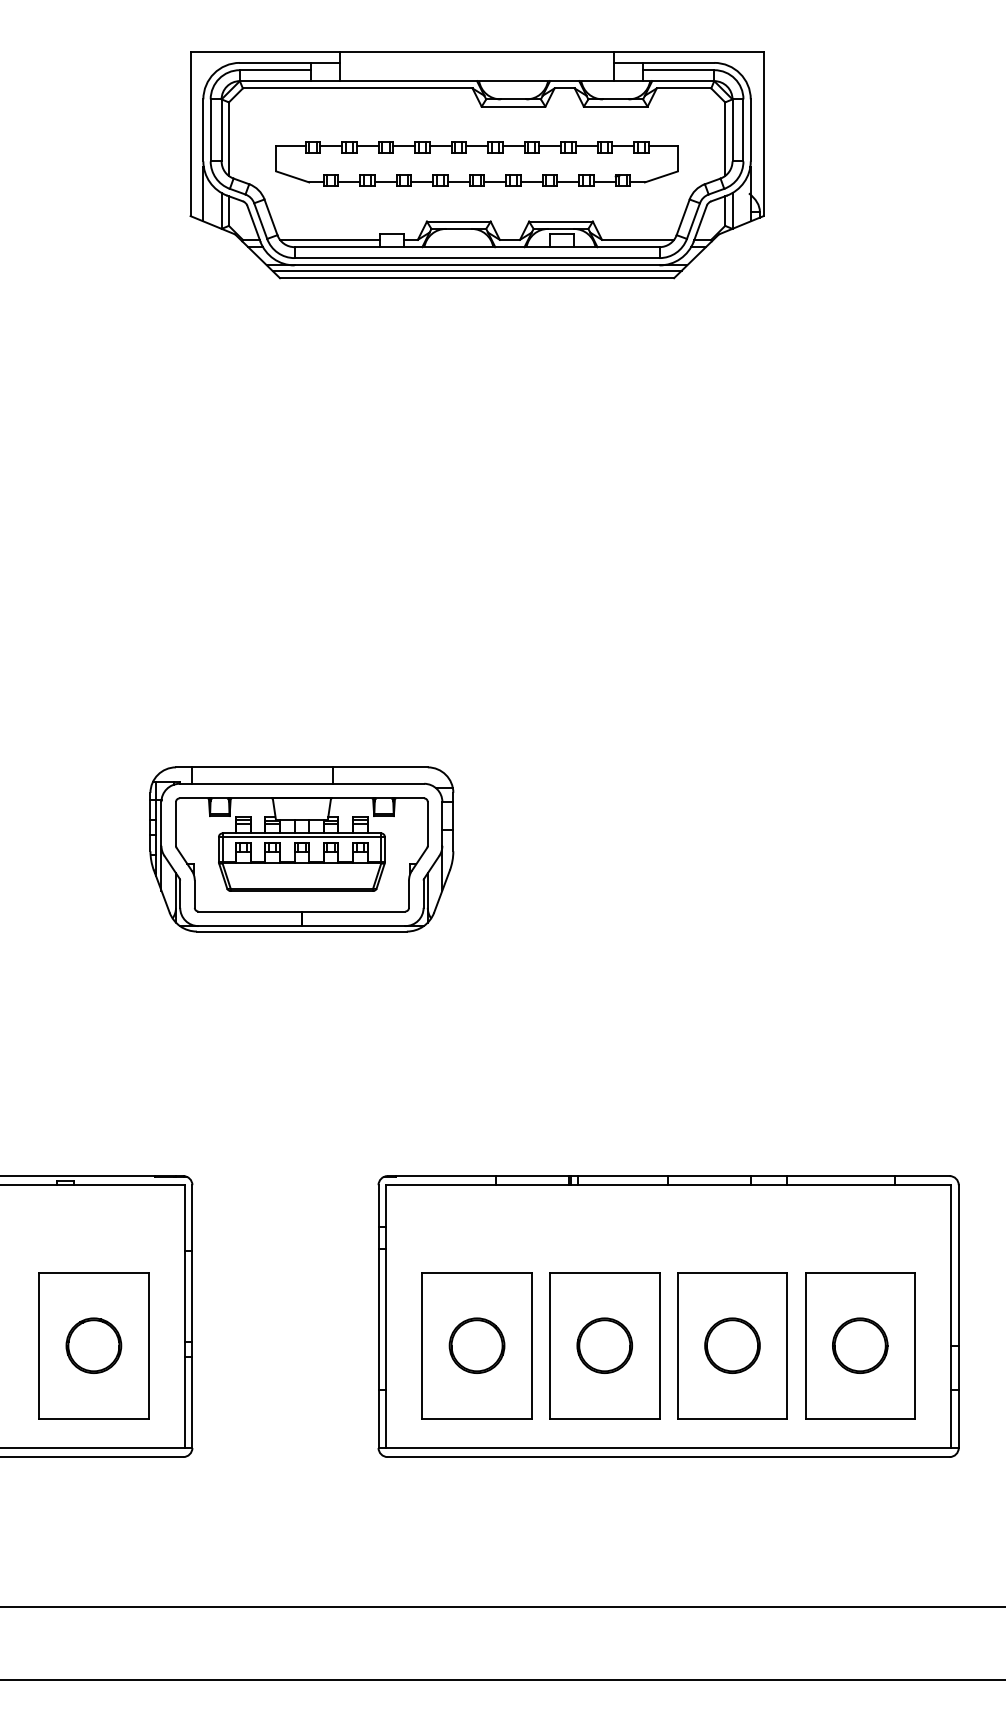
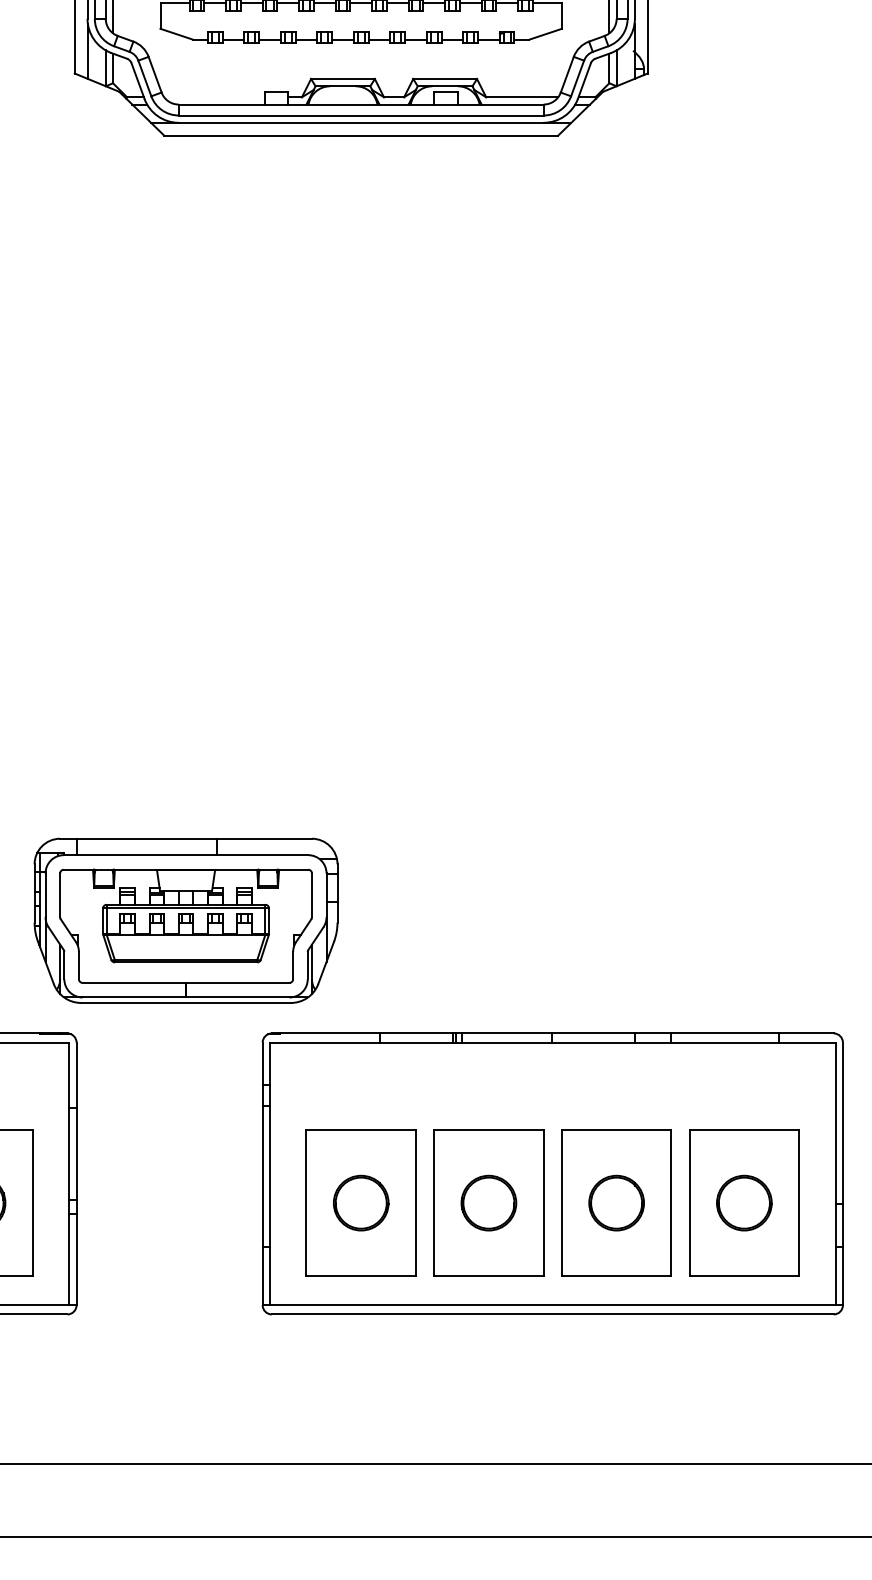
line: (330, 239) -> (214, 96), removed
line: (476, 270) -> (360, 127), removed
part: (301, 849) -> (185, 920), moved

